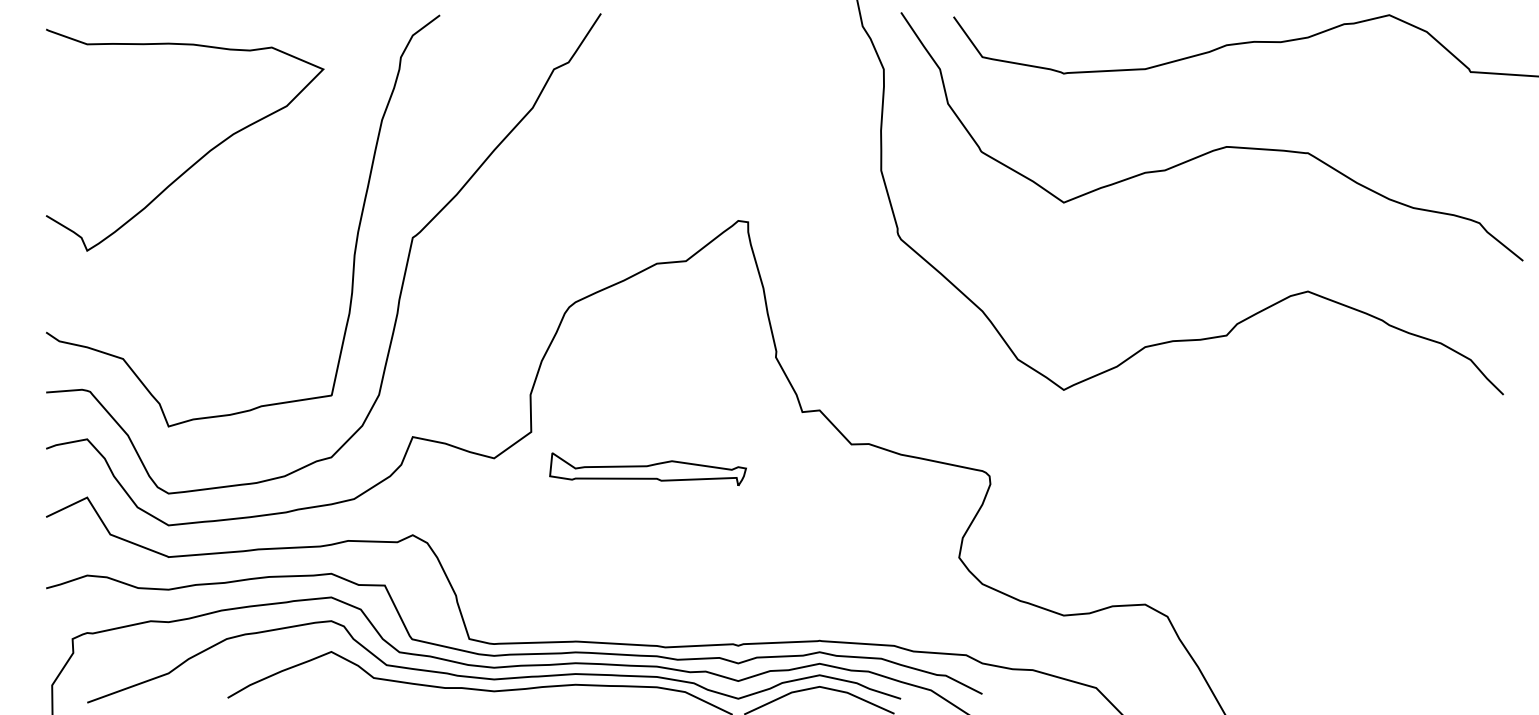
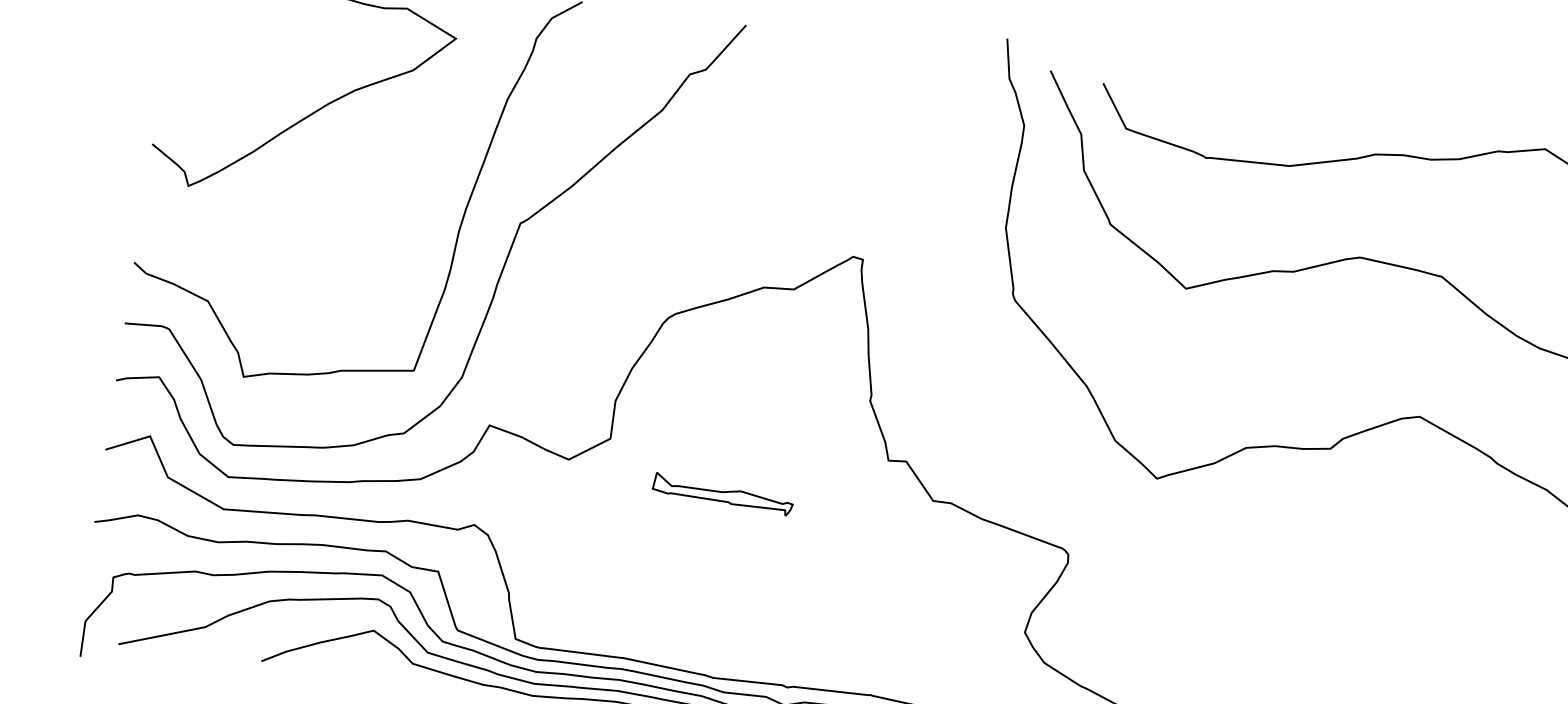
part: (647, 468) -> (722, 493), size x0.7

